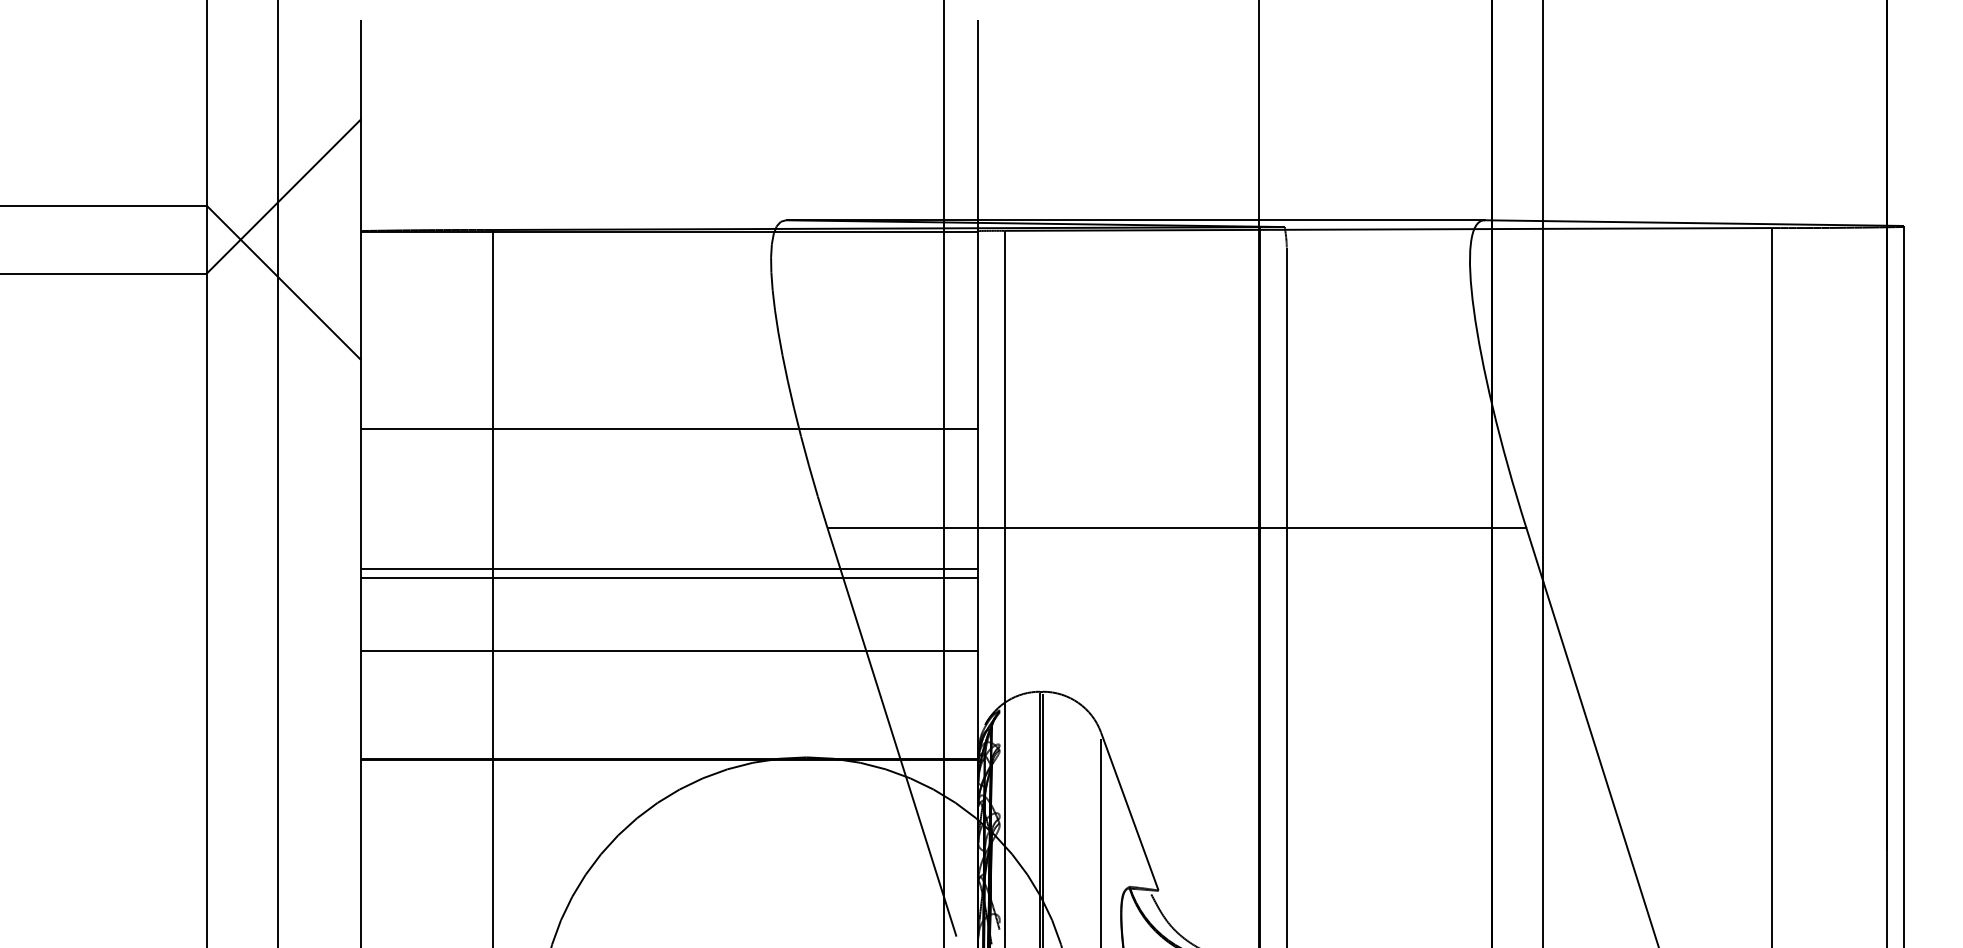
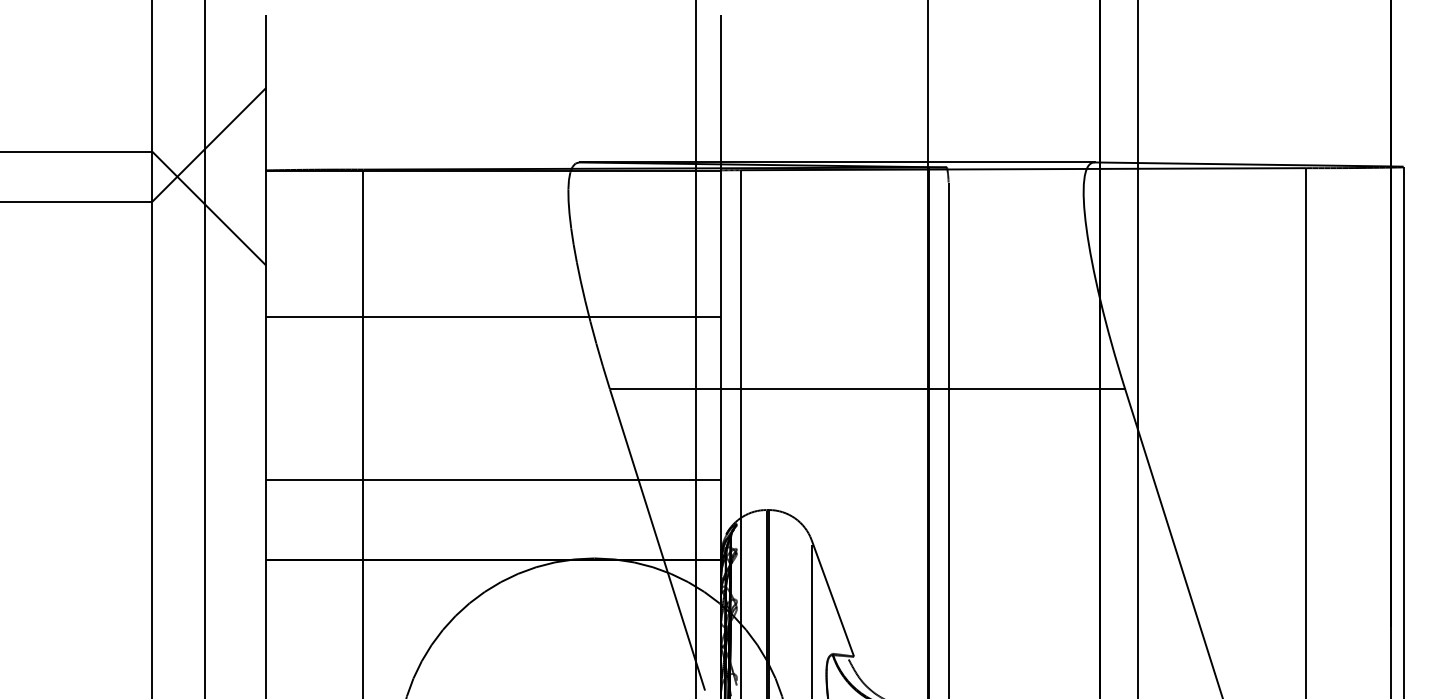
line: (669, 568) -> (493, 419), removed
line: (669, 578) -> (493, 426), removed

